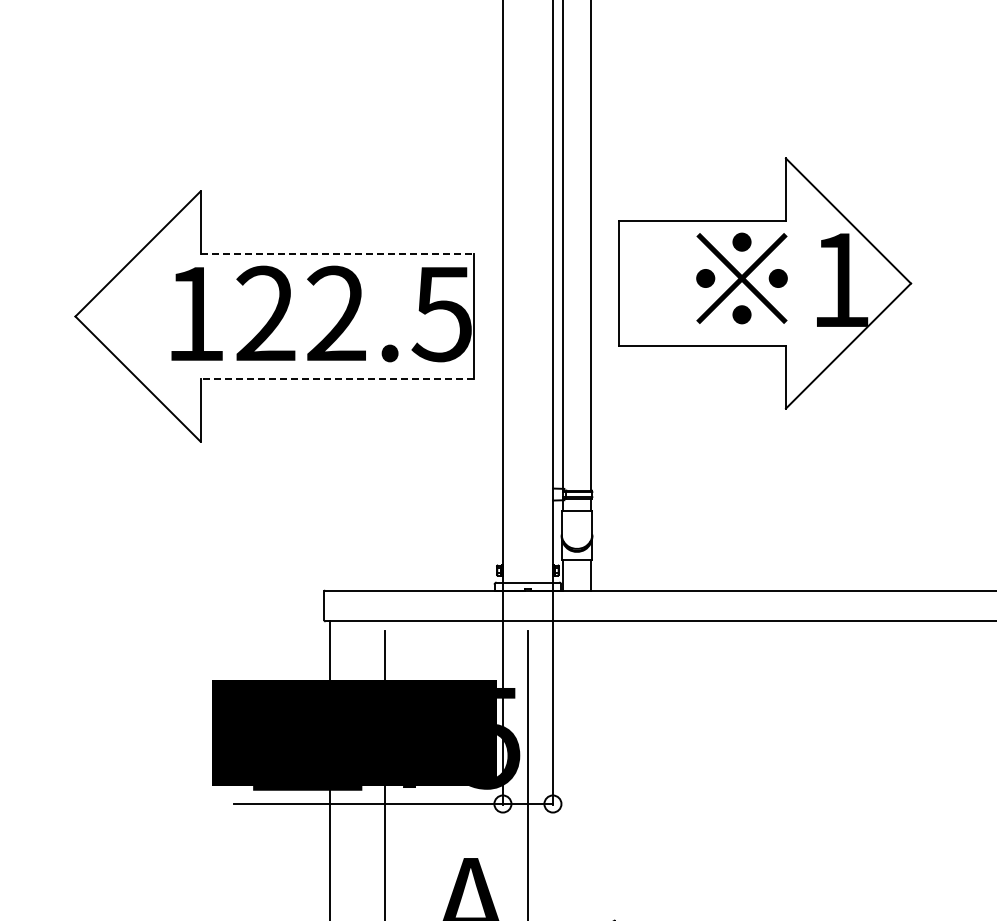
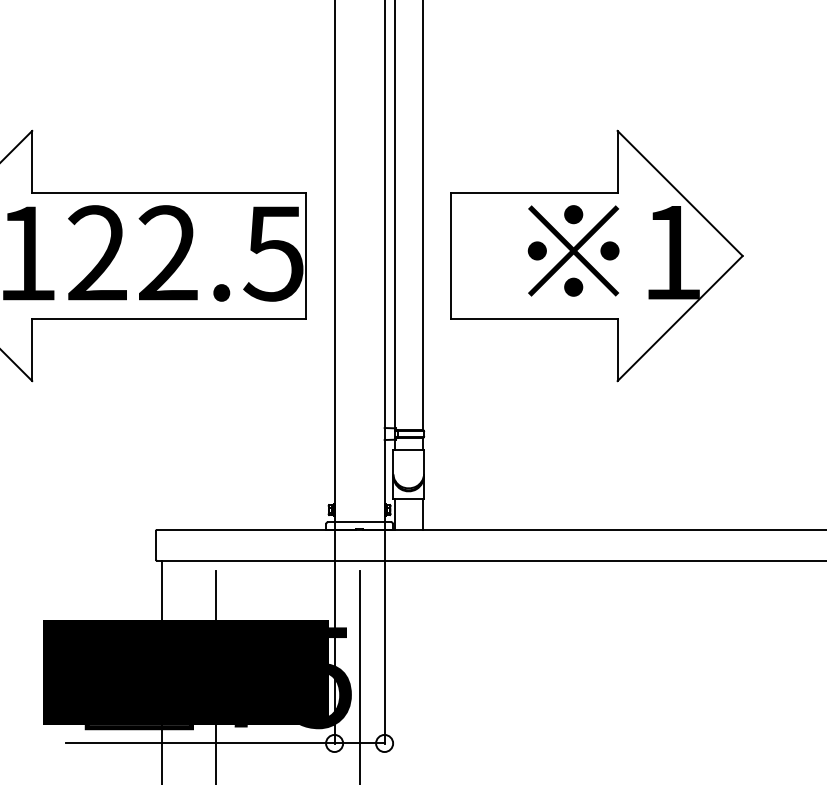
line: (337, 253) -> (169, 192), dashed -> solid
part: (765, 283) -> (597, 255), moved
line: (337, 379) -> (169, 318), dashed -> solid

